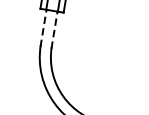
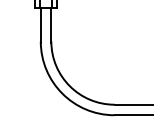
line: (43, 28) -> (40, 25), dashed -> solid
line: (54, 30) -> (51, 25), dashed -> solid

